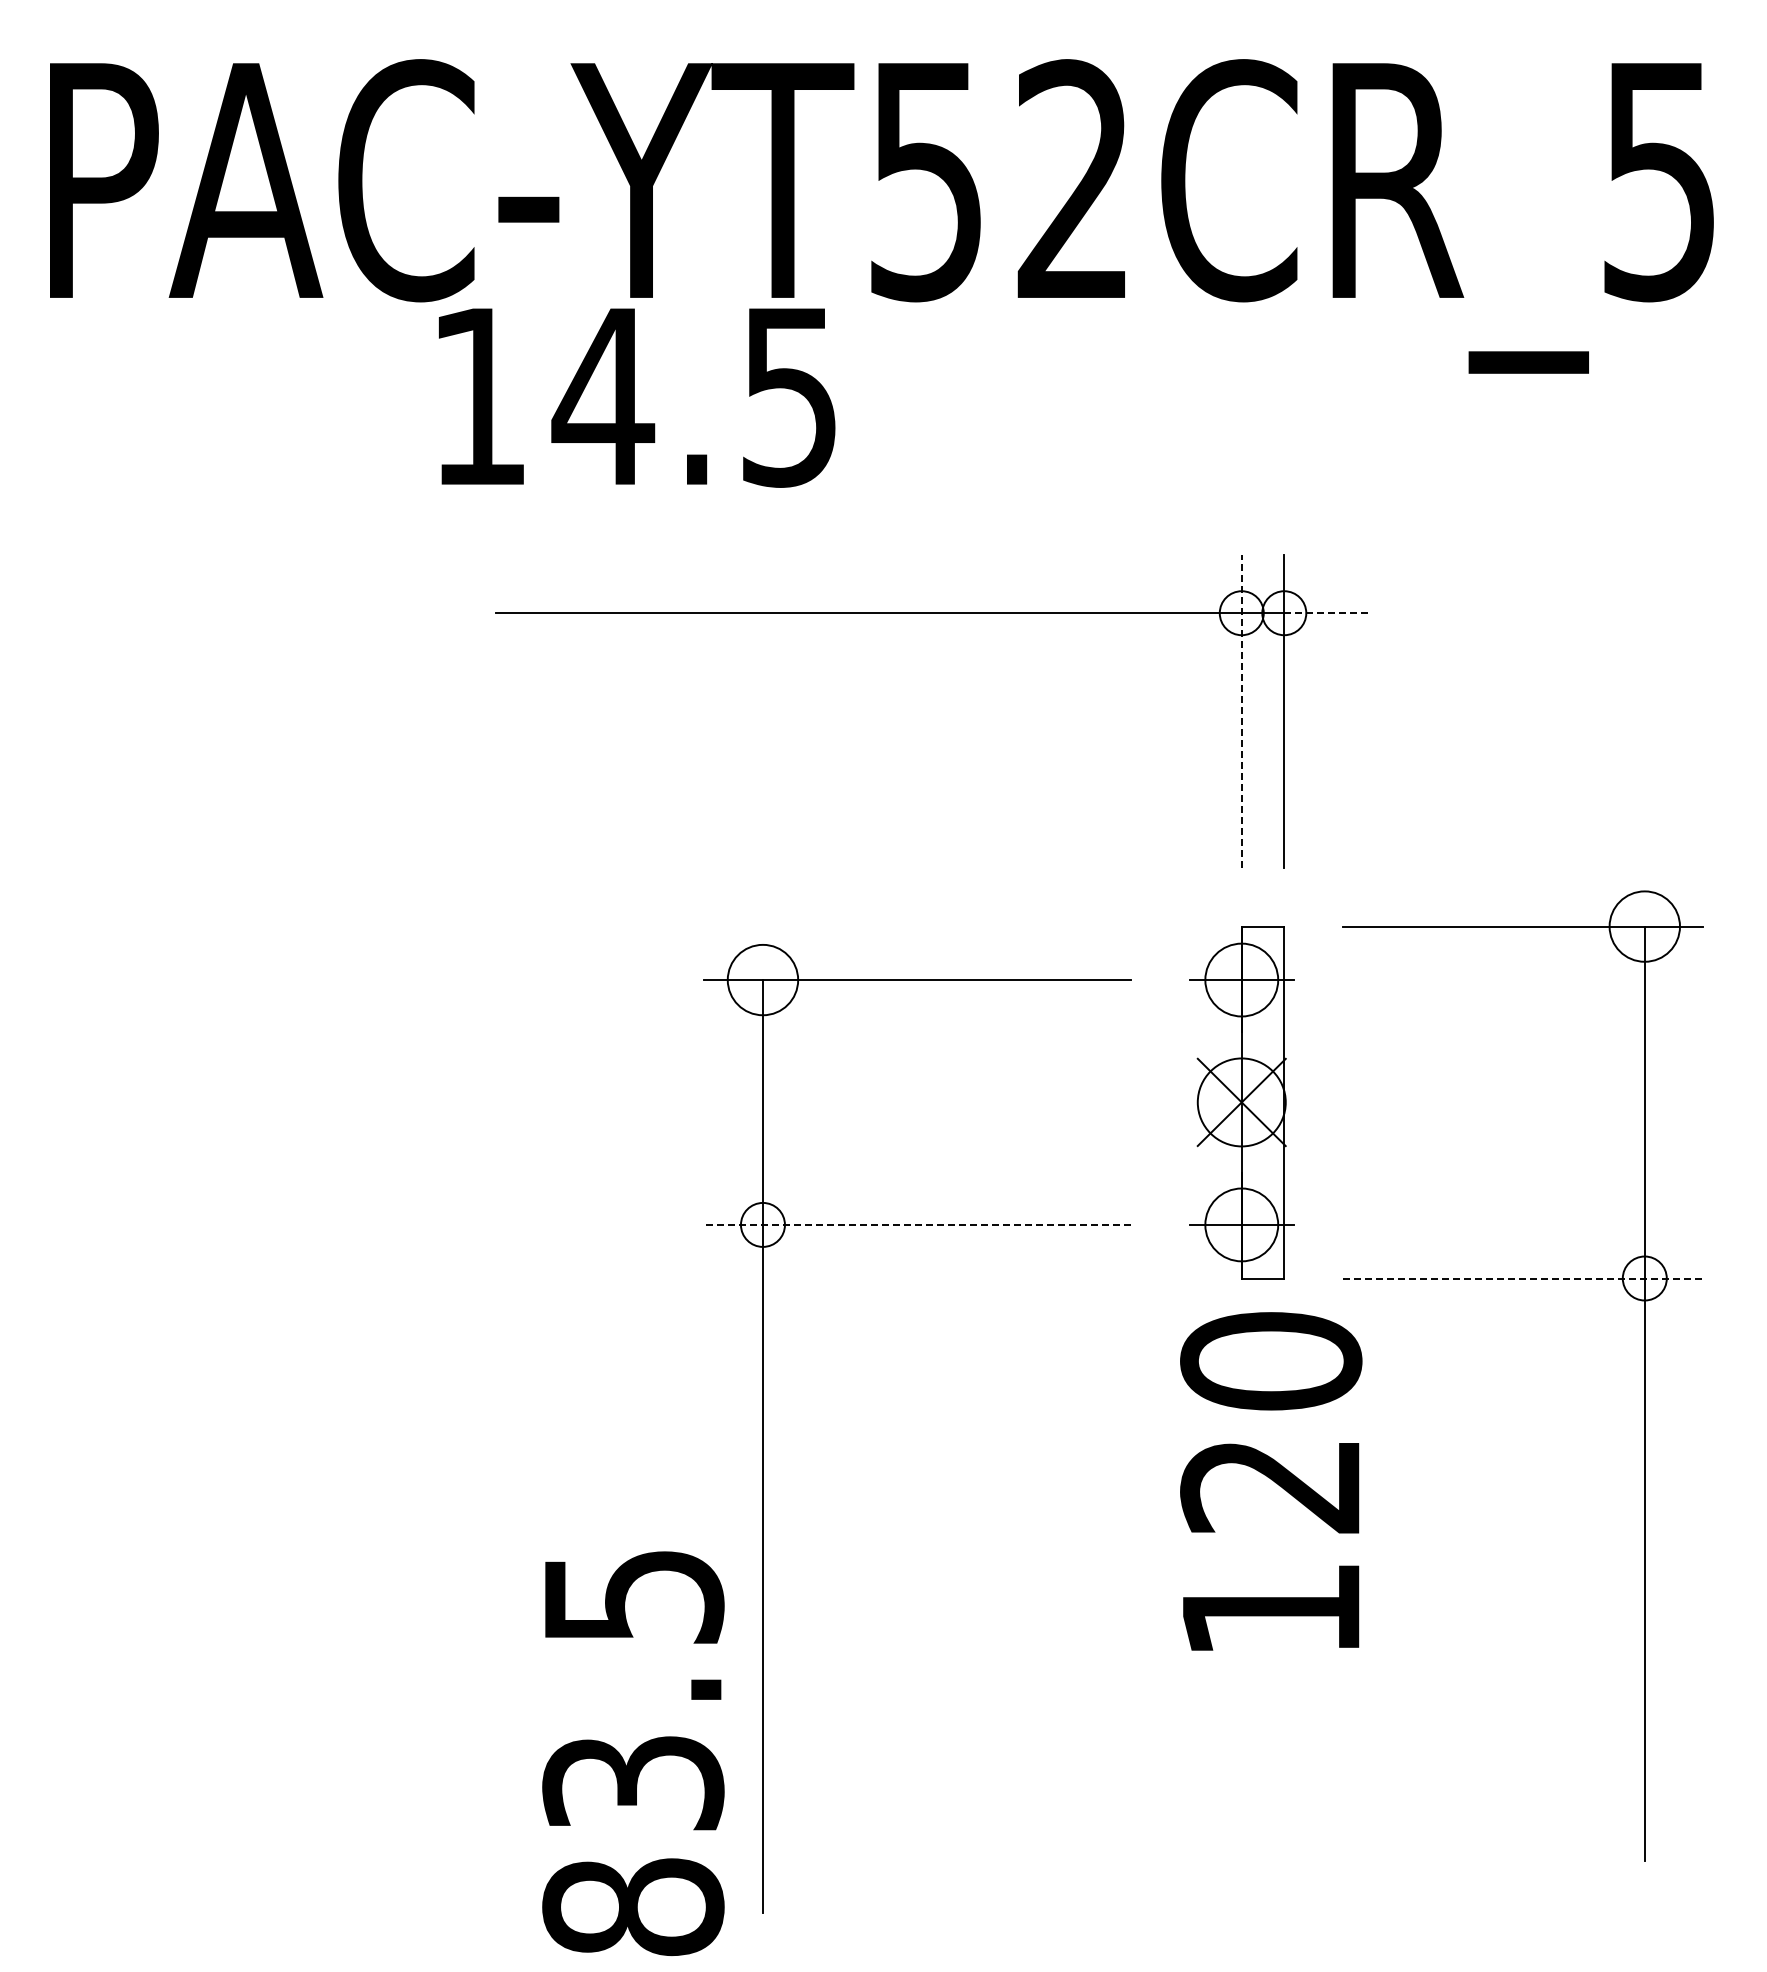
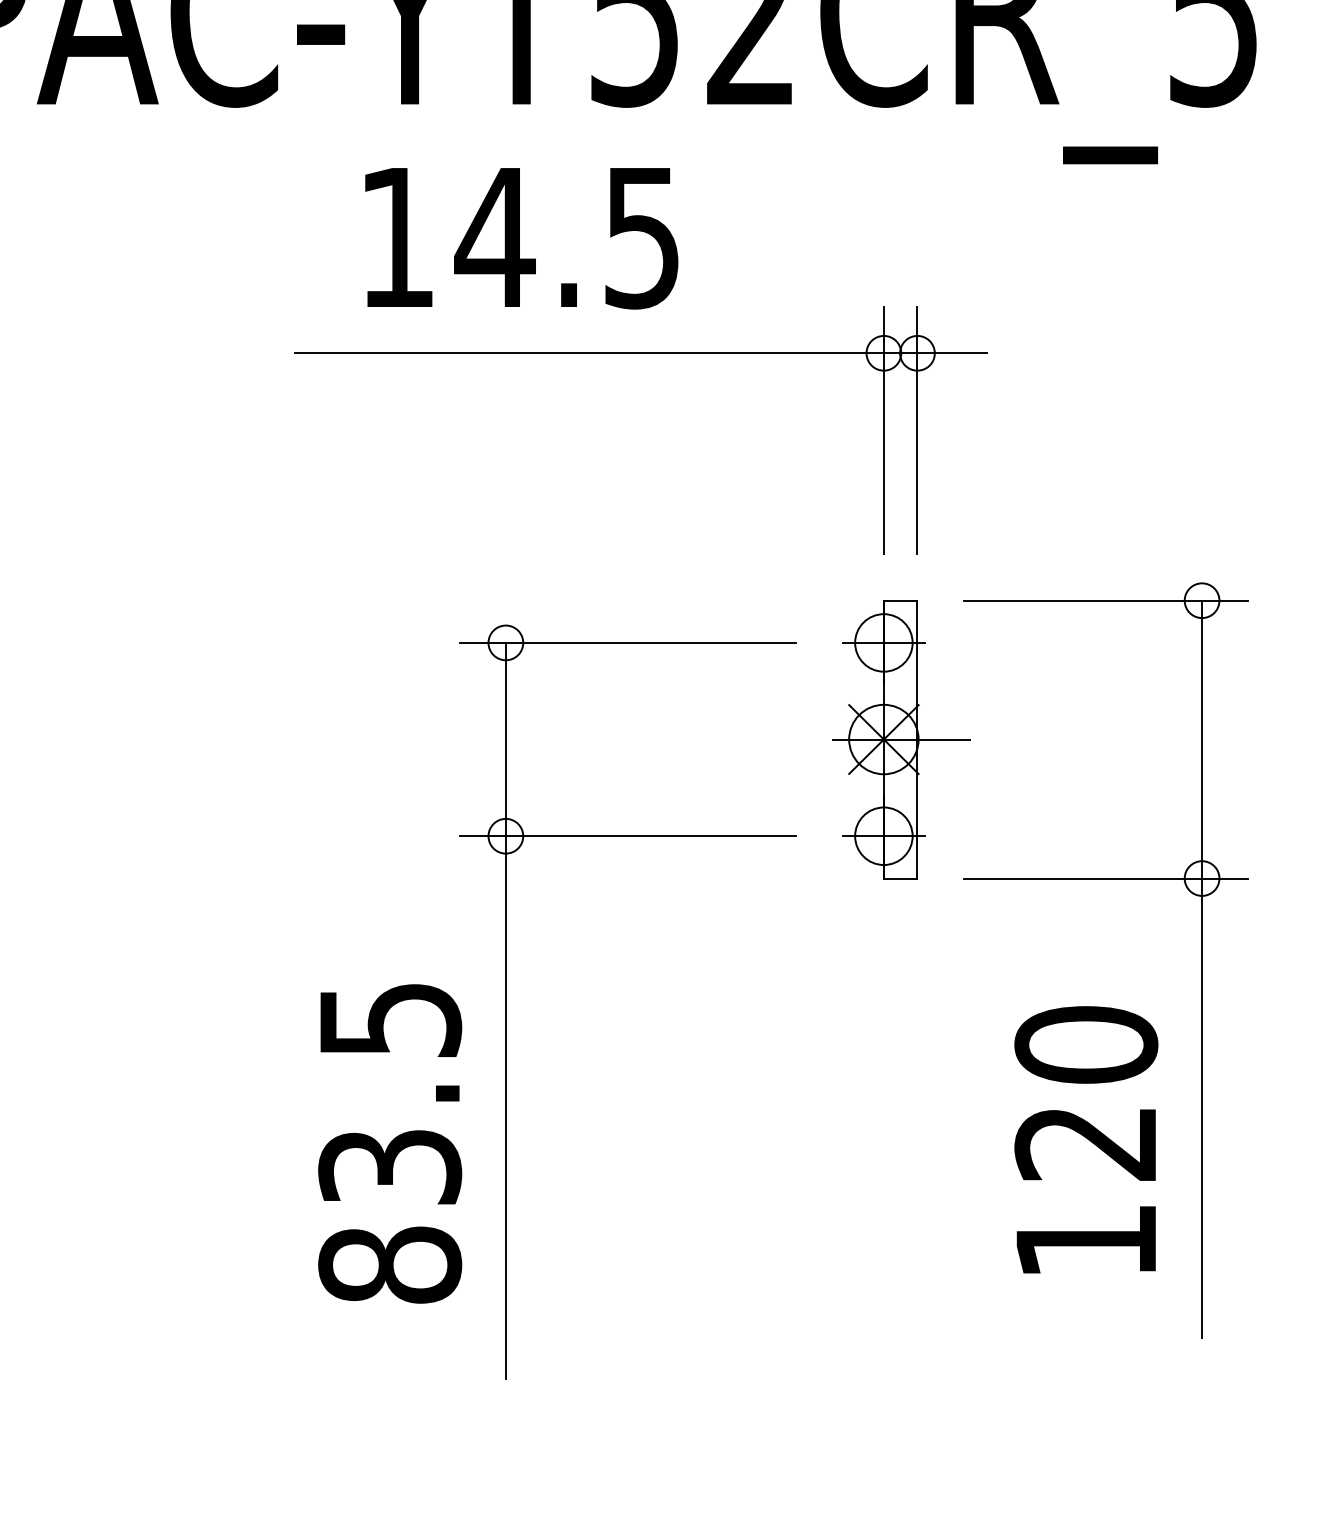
text: (637, 397) -> (522, 238), moved
line: (1328, 613) -> (952, 353), dashed -> solid
line: (1241, 711) -> (883, 430), dashed -> solid
circle: (1644, 926) -> (1201, 600), size x0.62
circle: (762, 980) -> (505, 643), size x0.62
line: (1264, 1102) -> (901, 739), added
line: (917, 1224) -> (627, 835), dashed -> solid
line: (1523, 1278) -> (1106, 878), dashed -> solid
text: (1271, 1481) -> (1086, 1139), moved
text: (633, 1753) -> (390, 1143), moved

